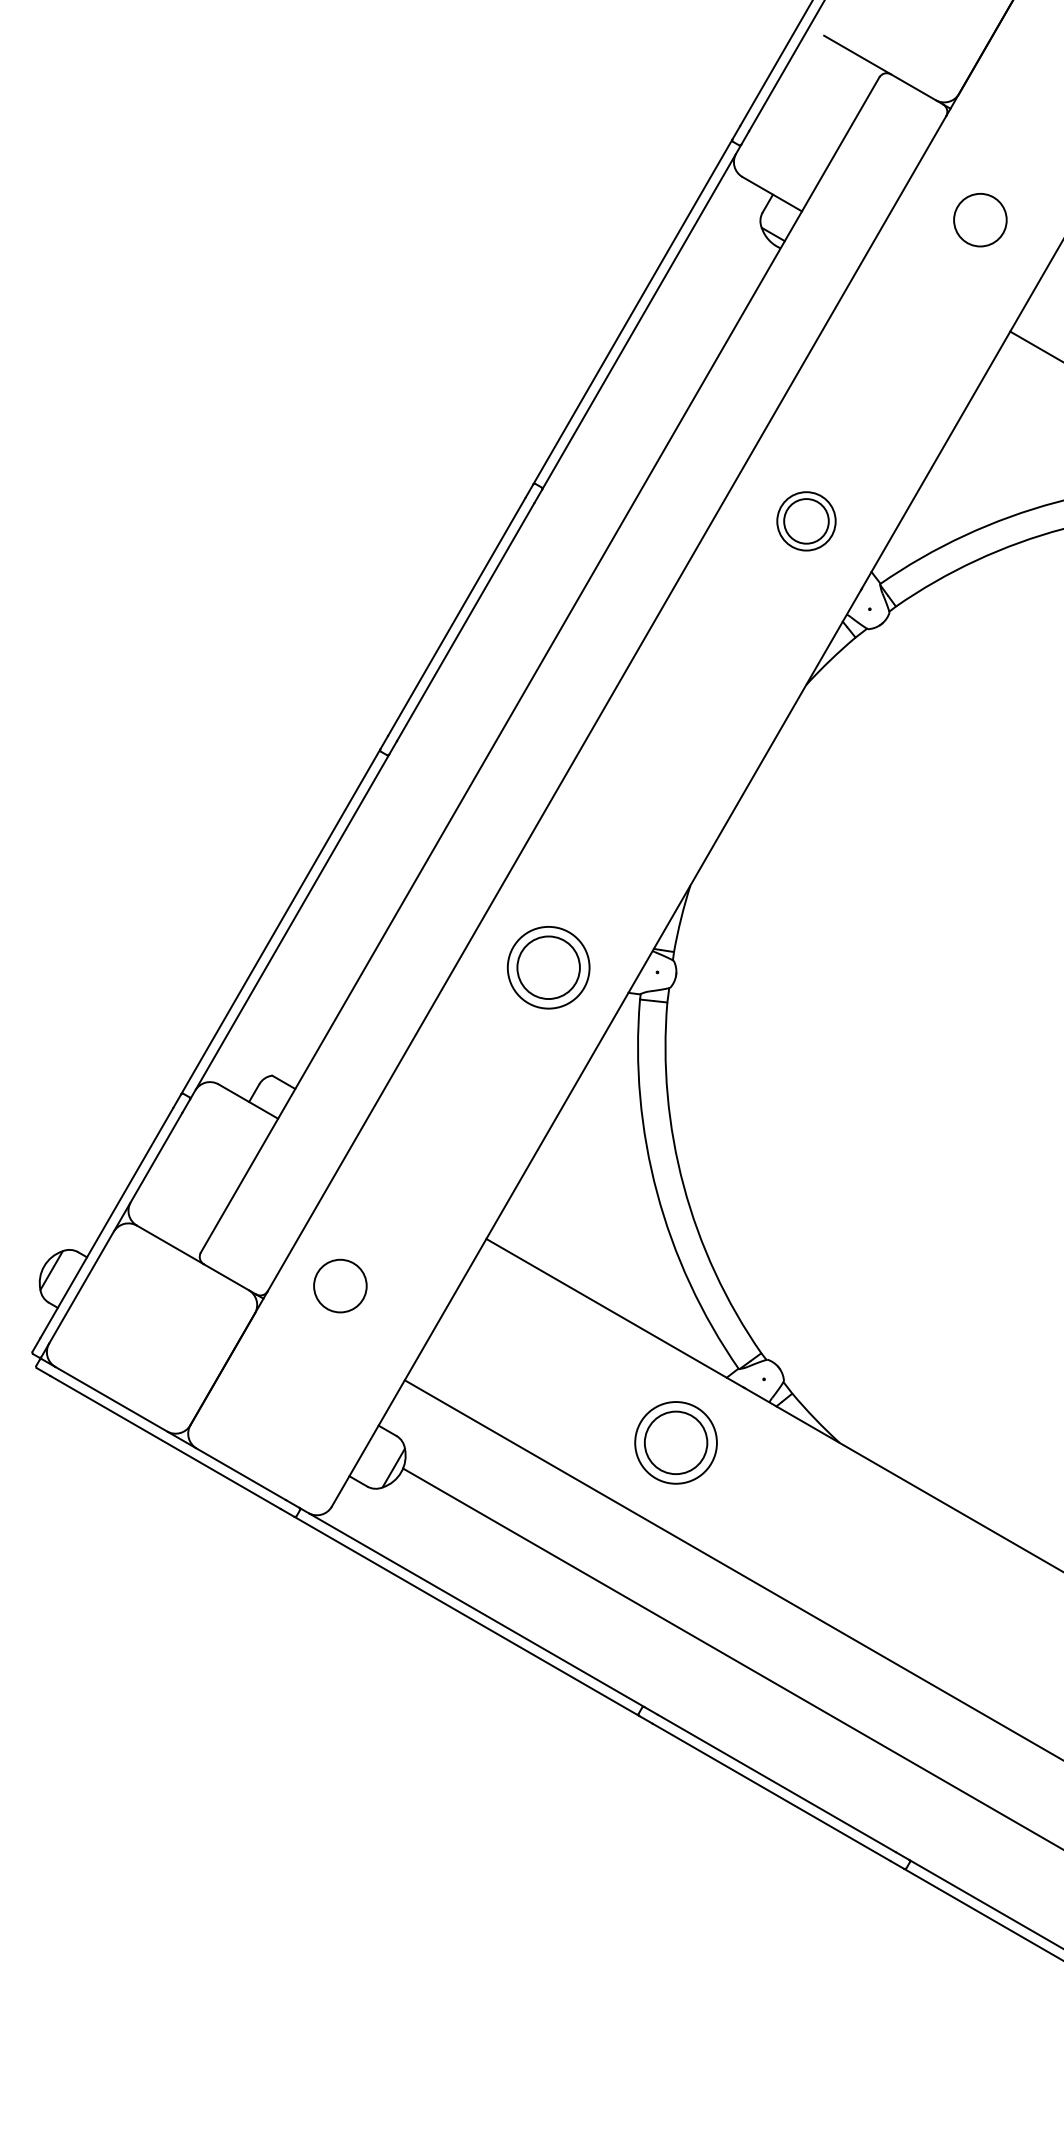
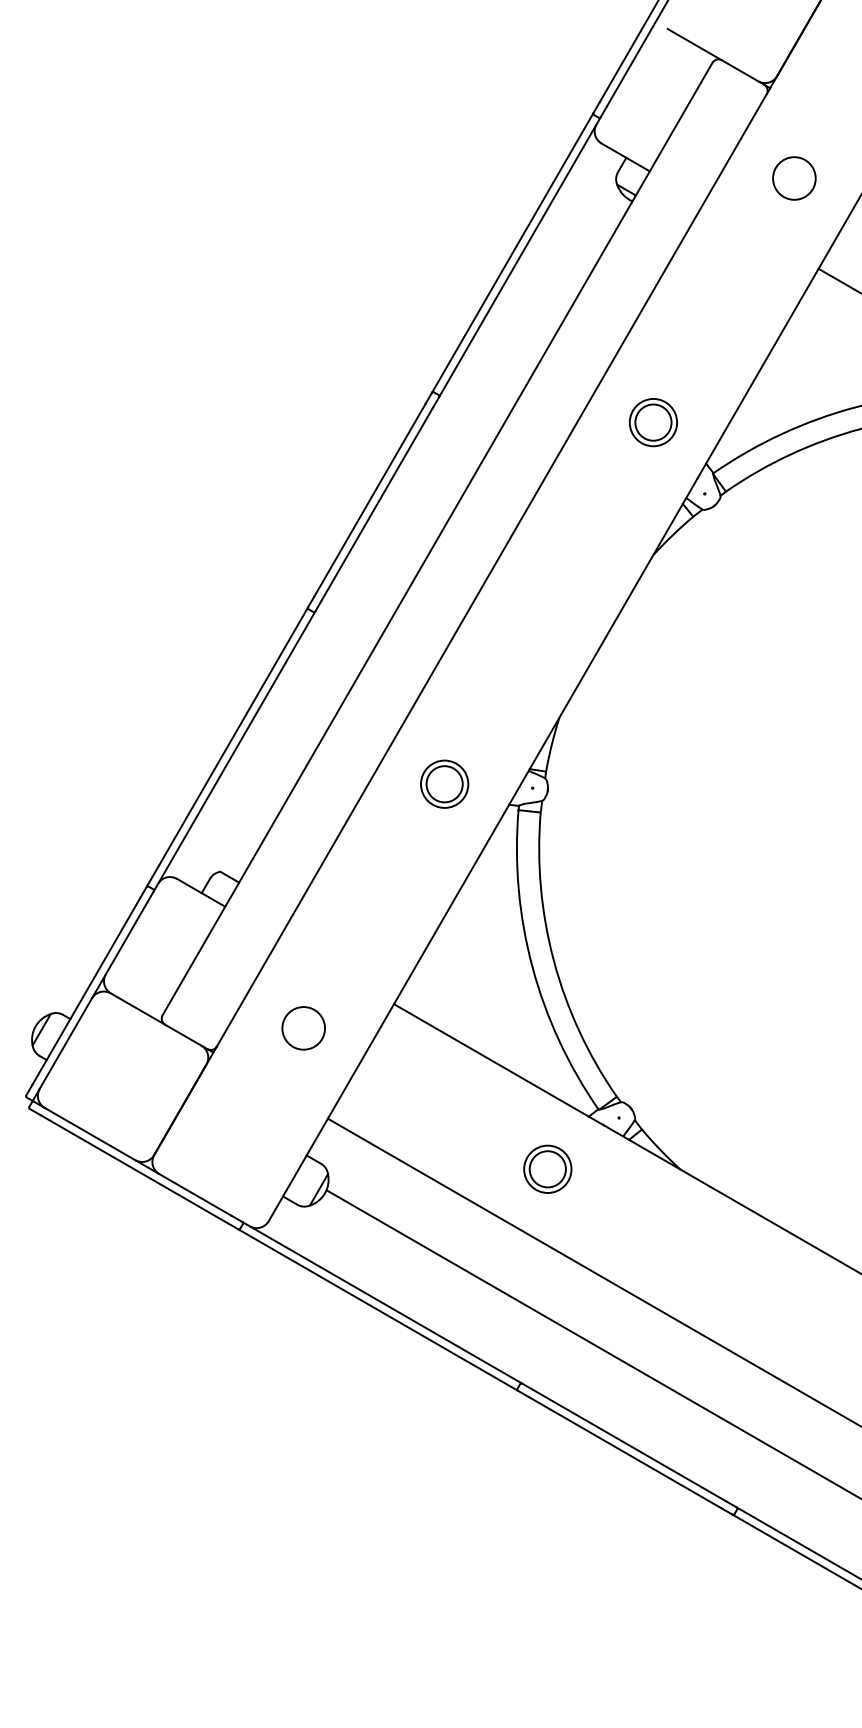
part: (548, 966) -> (444, 783), size x0.71
circle: (340, 1286) -> (303, 1028), moved
part: (675, 1441) -> (547, 1168), size x0.71

